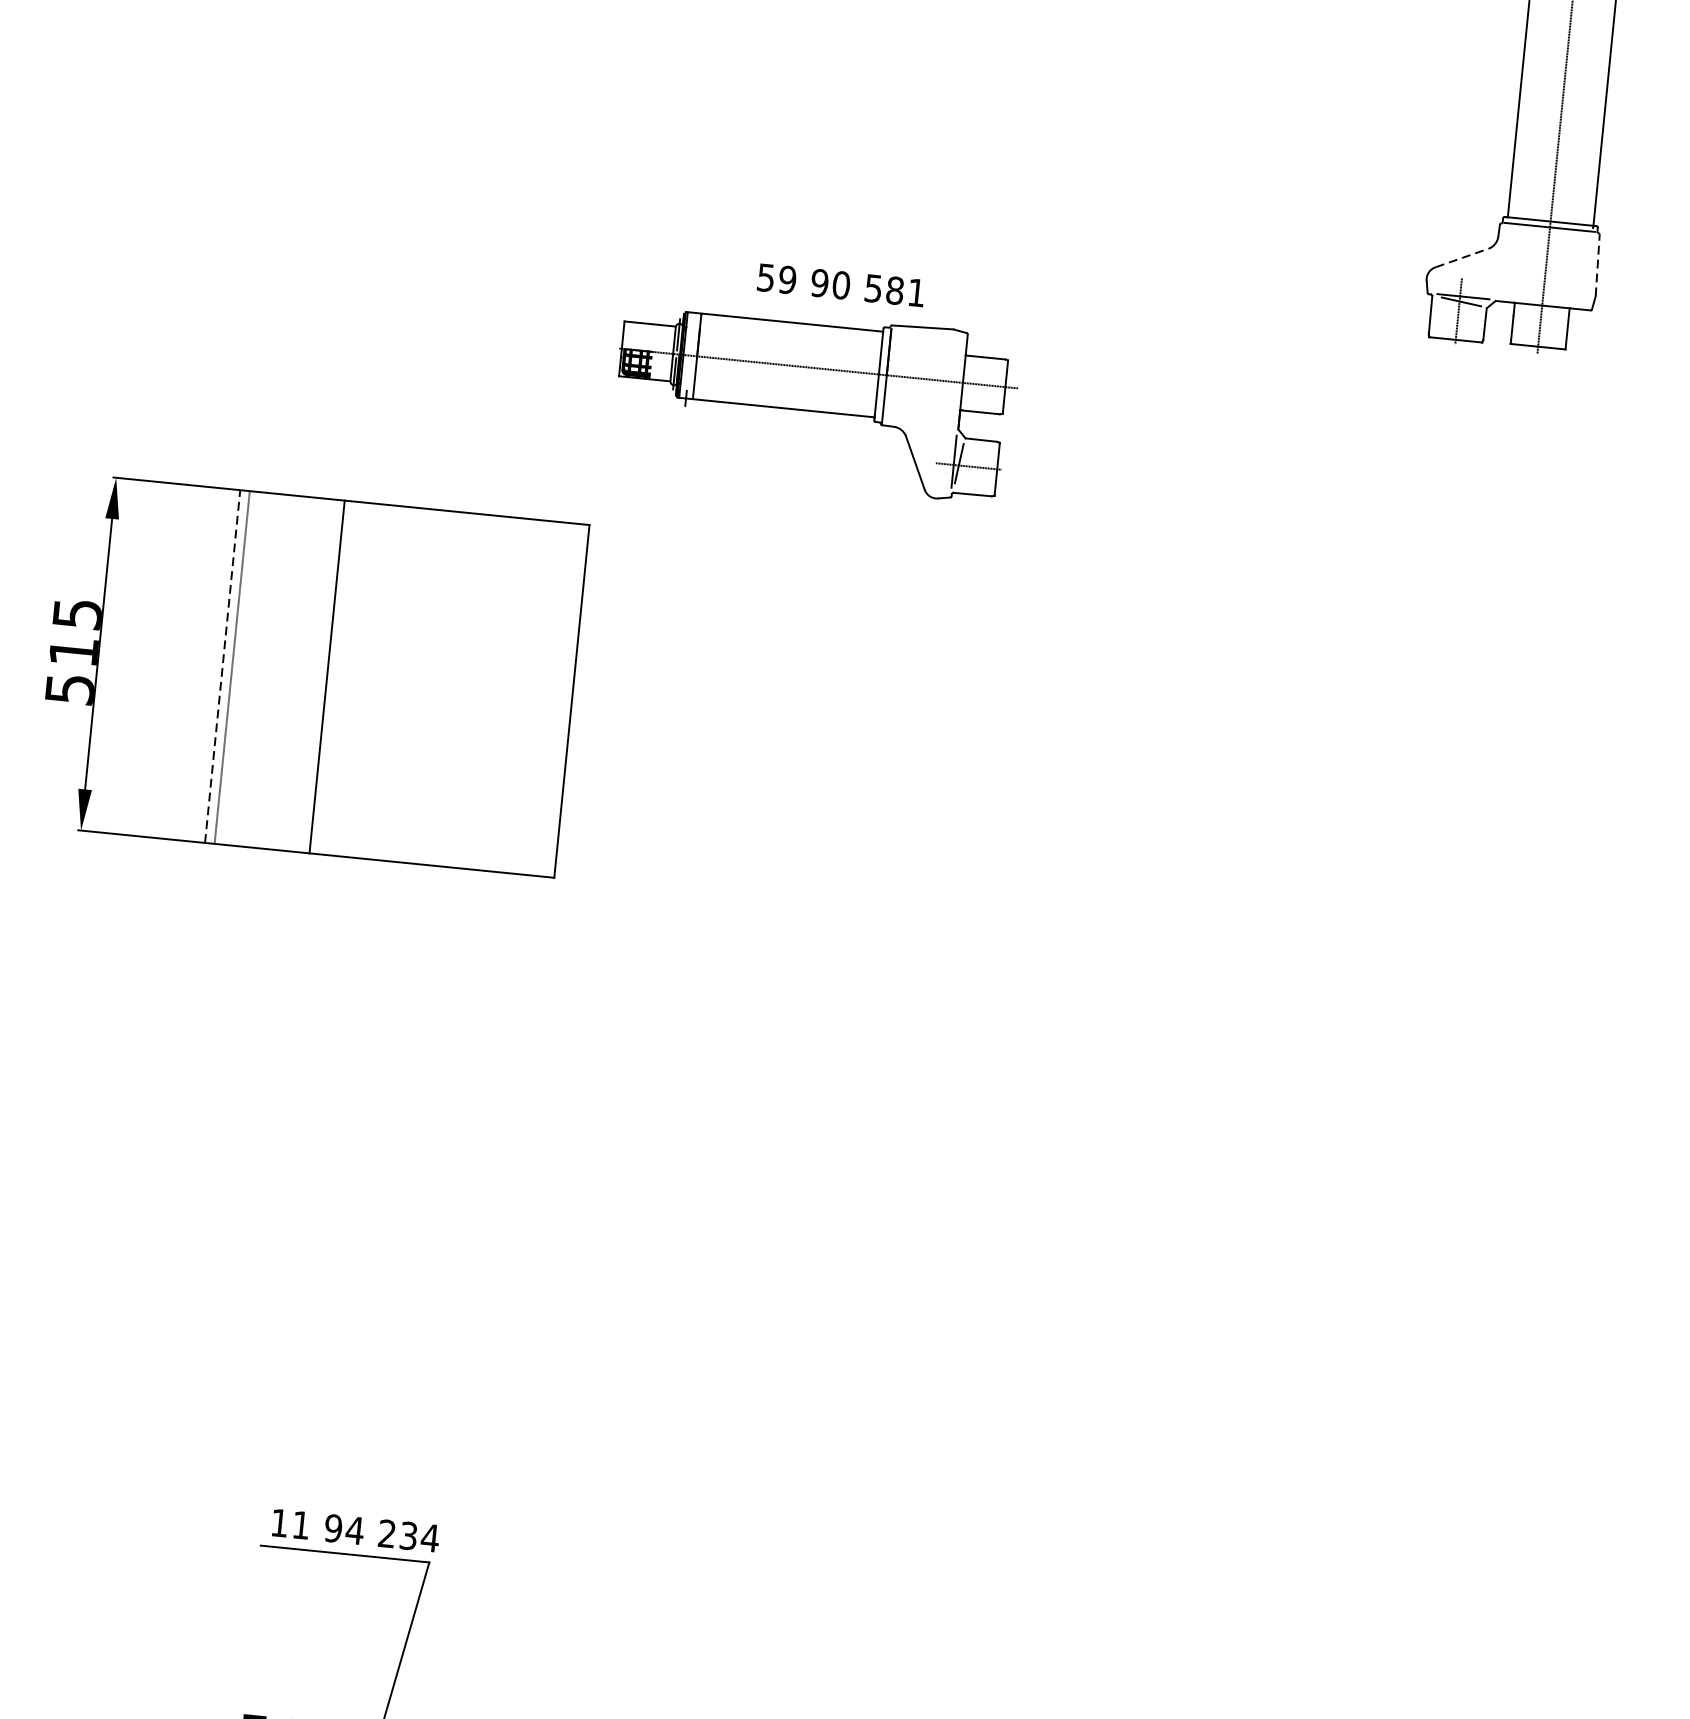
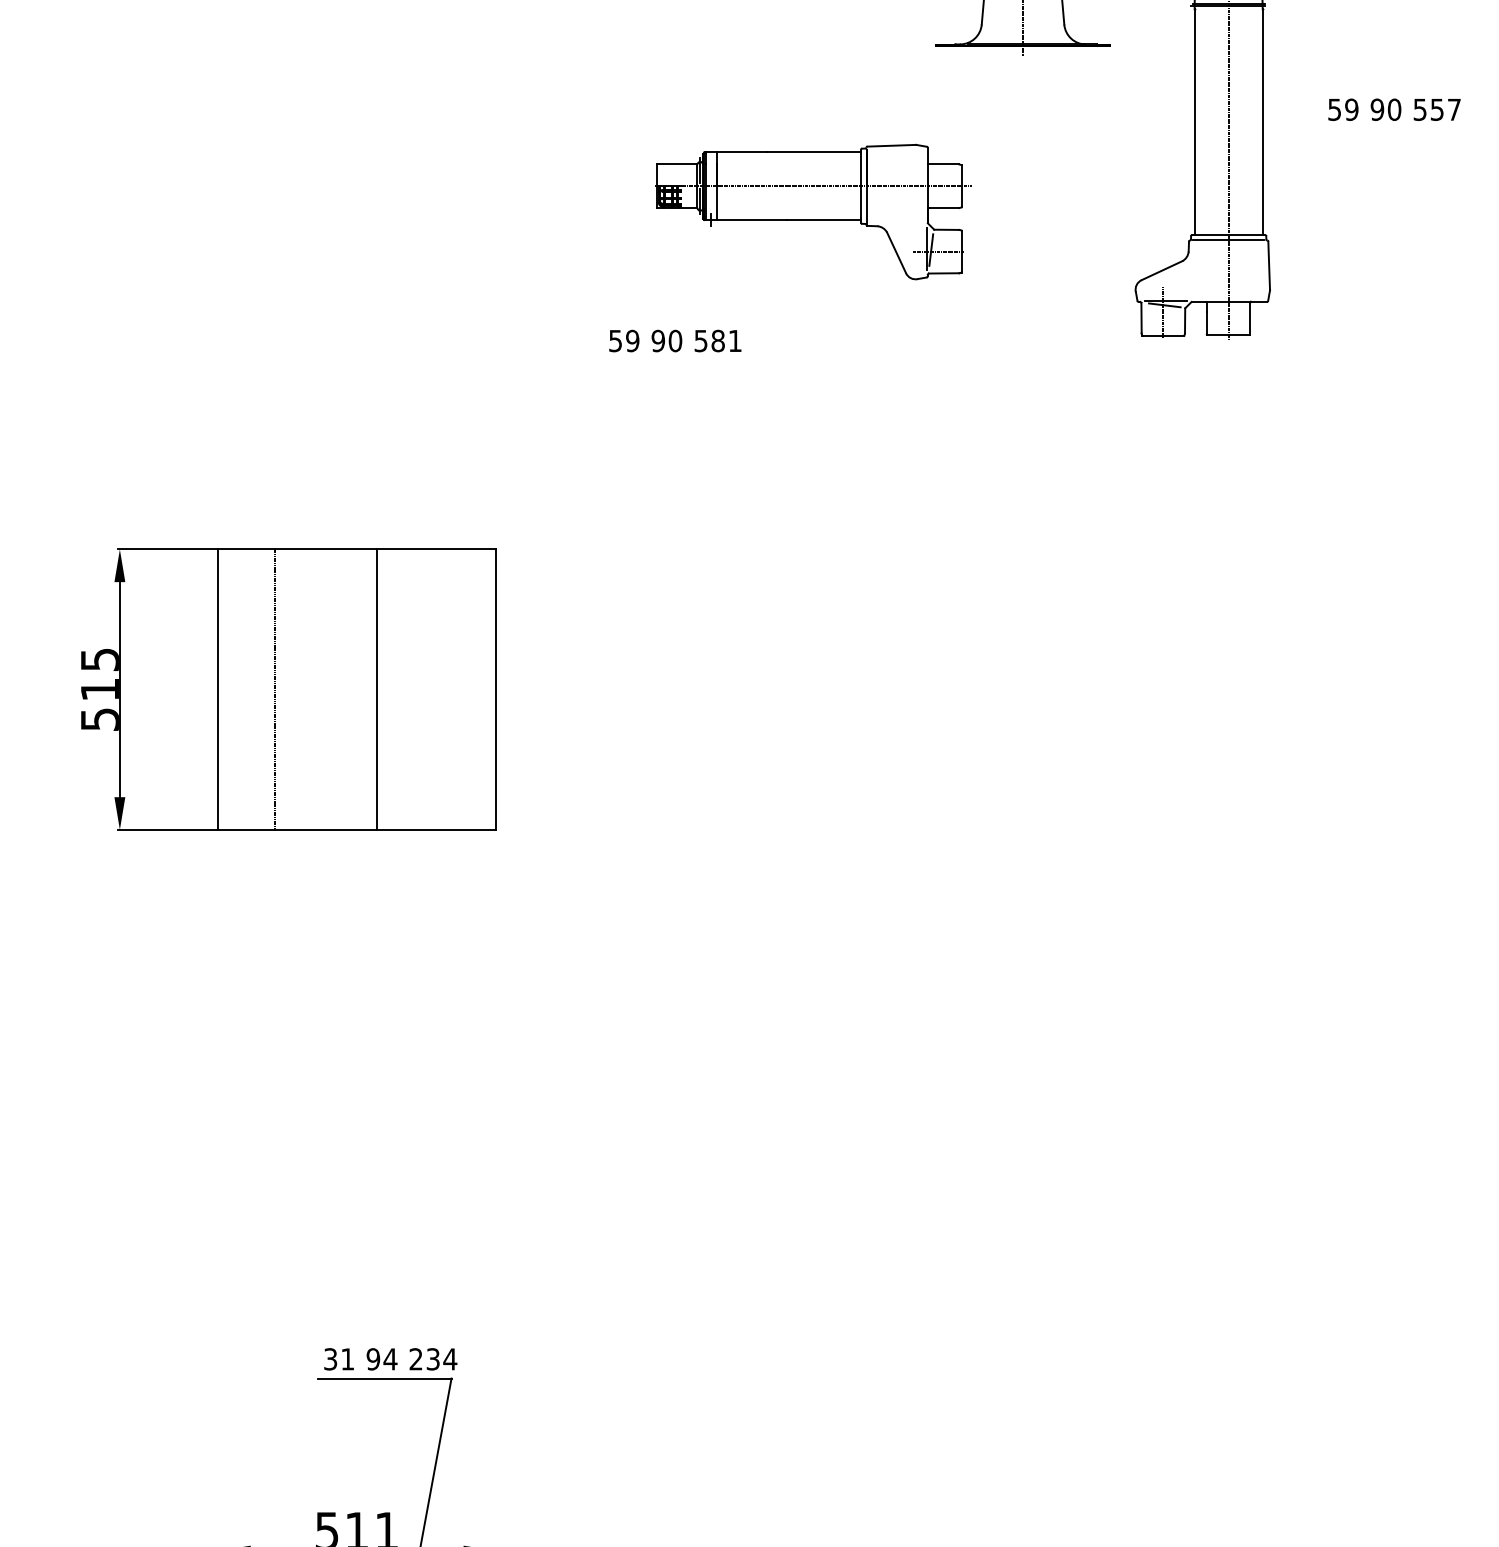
line: (1462, 257) -> (1162, 270), dashed -> solid
line: (1598, 264) -> (1269, 265), dashed -> solid
part: (815, 401) -> (813, 212), moved
line: (222, 666) -> (218, 689), dashed -> solid
line: (232, 667) -> (275, 689), moved
line: (327, 676) -> (376, 689), moved
text: (279, 1523) -> (330, 1359), 11 -> 31

